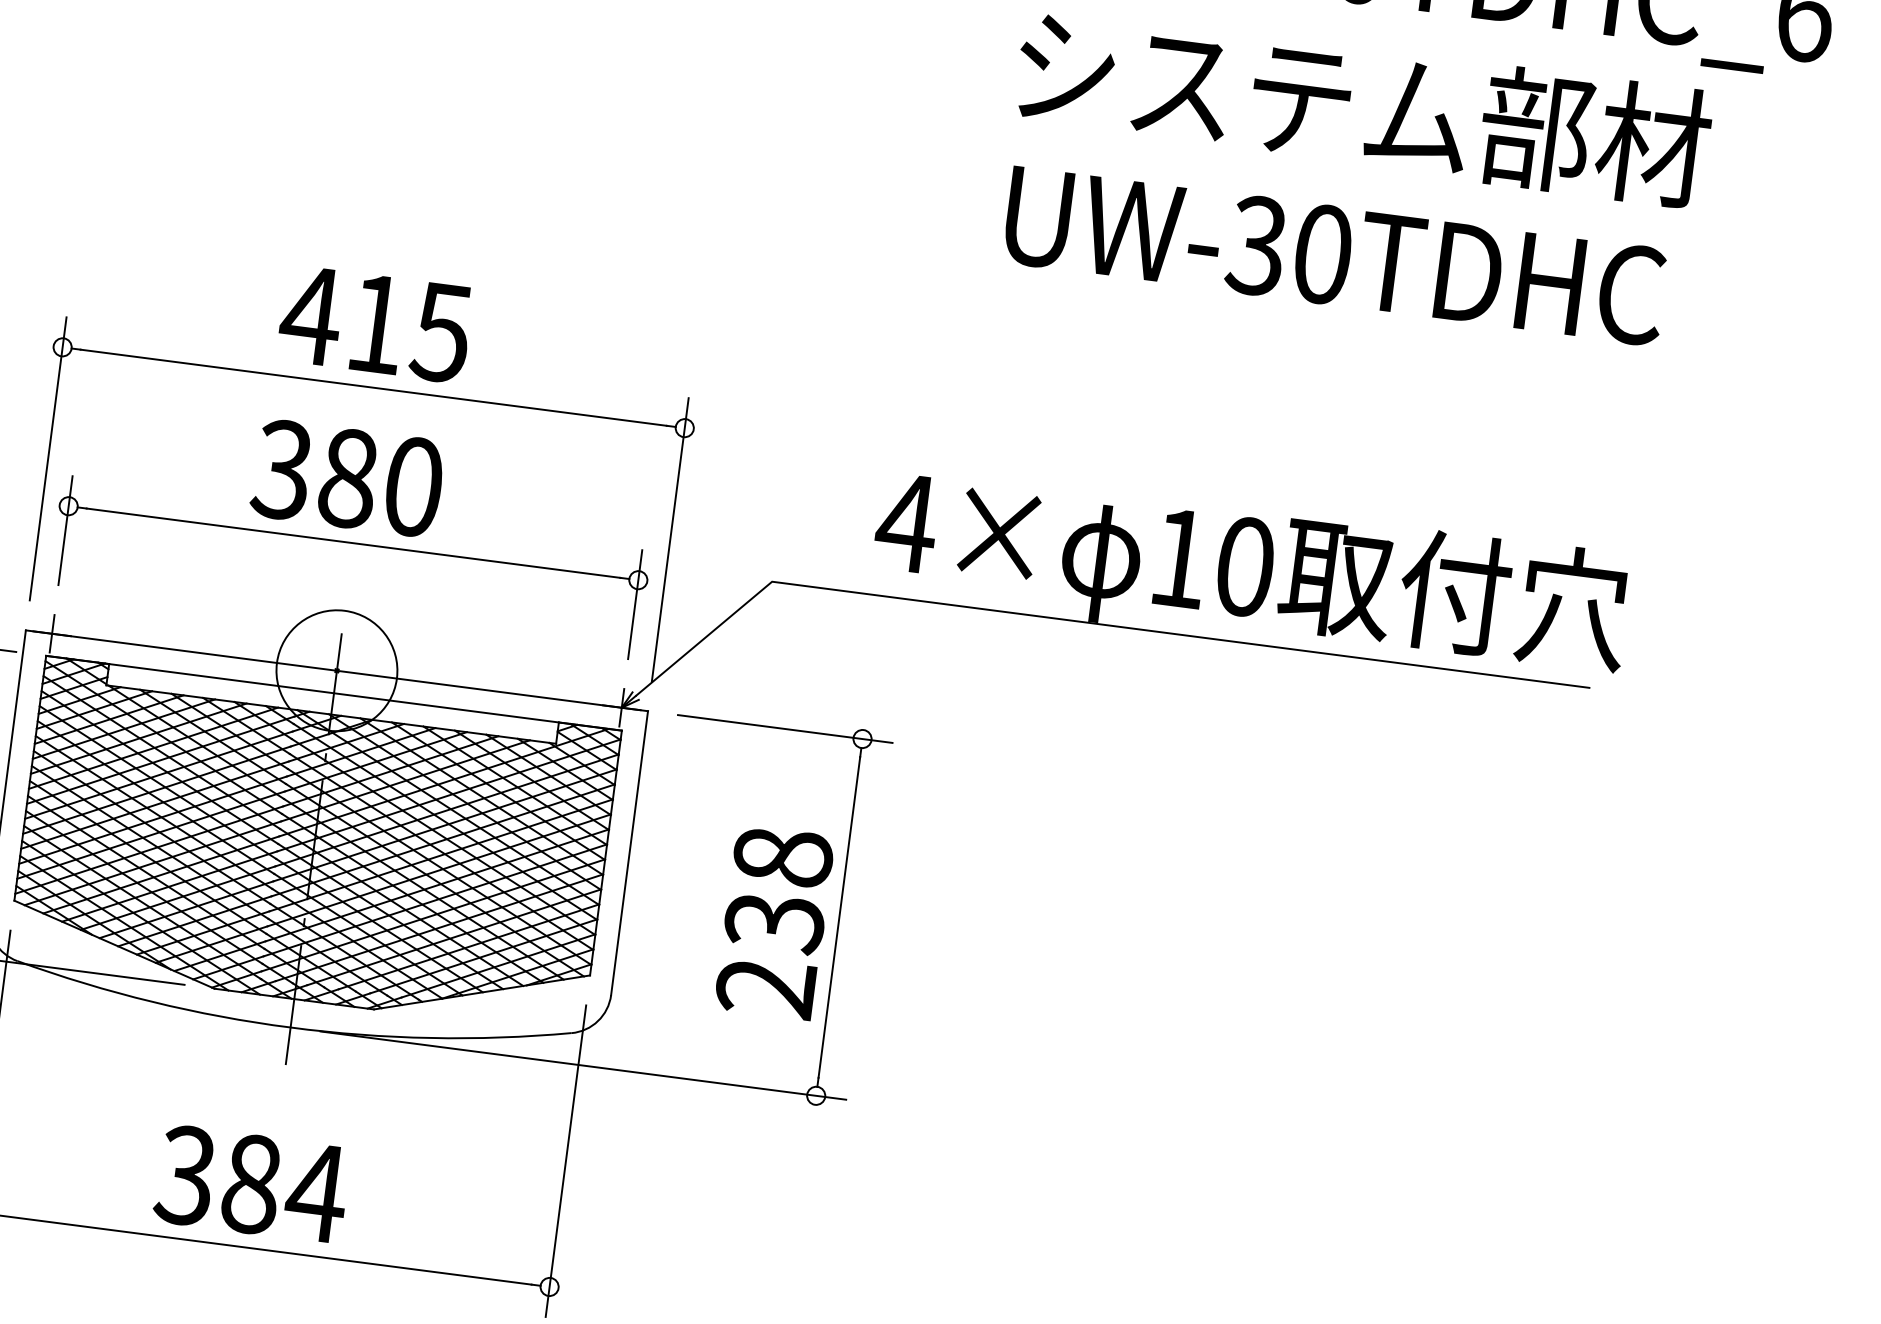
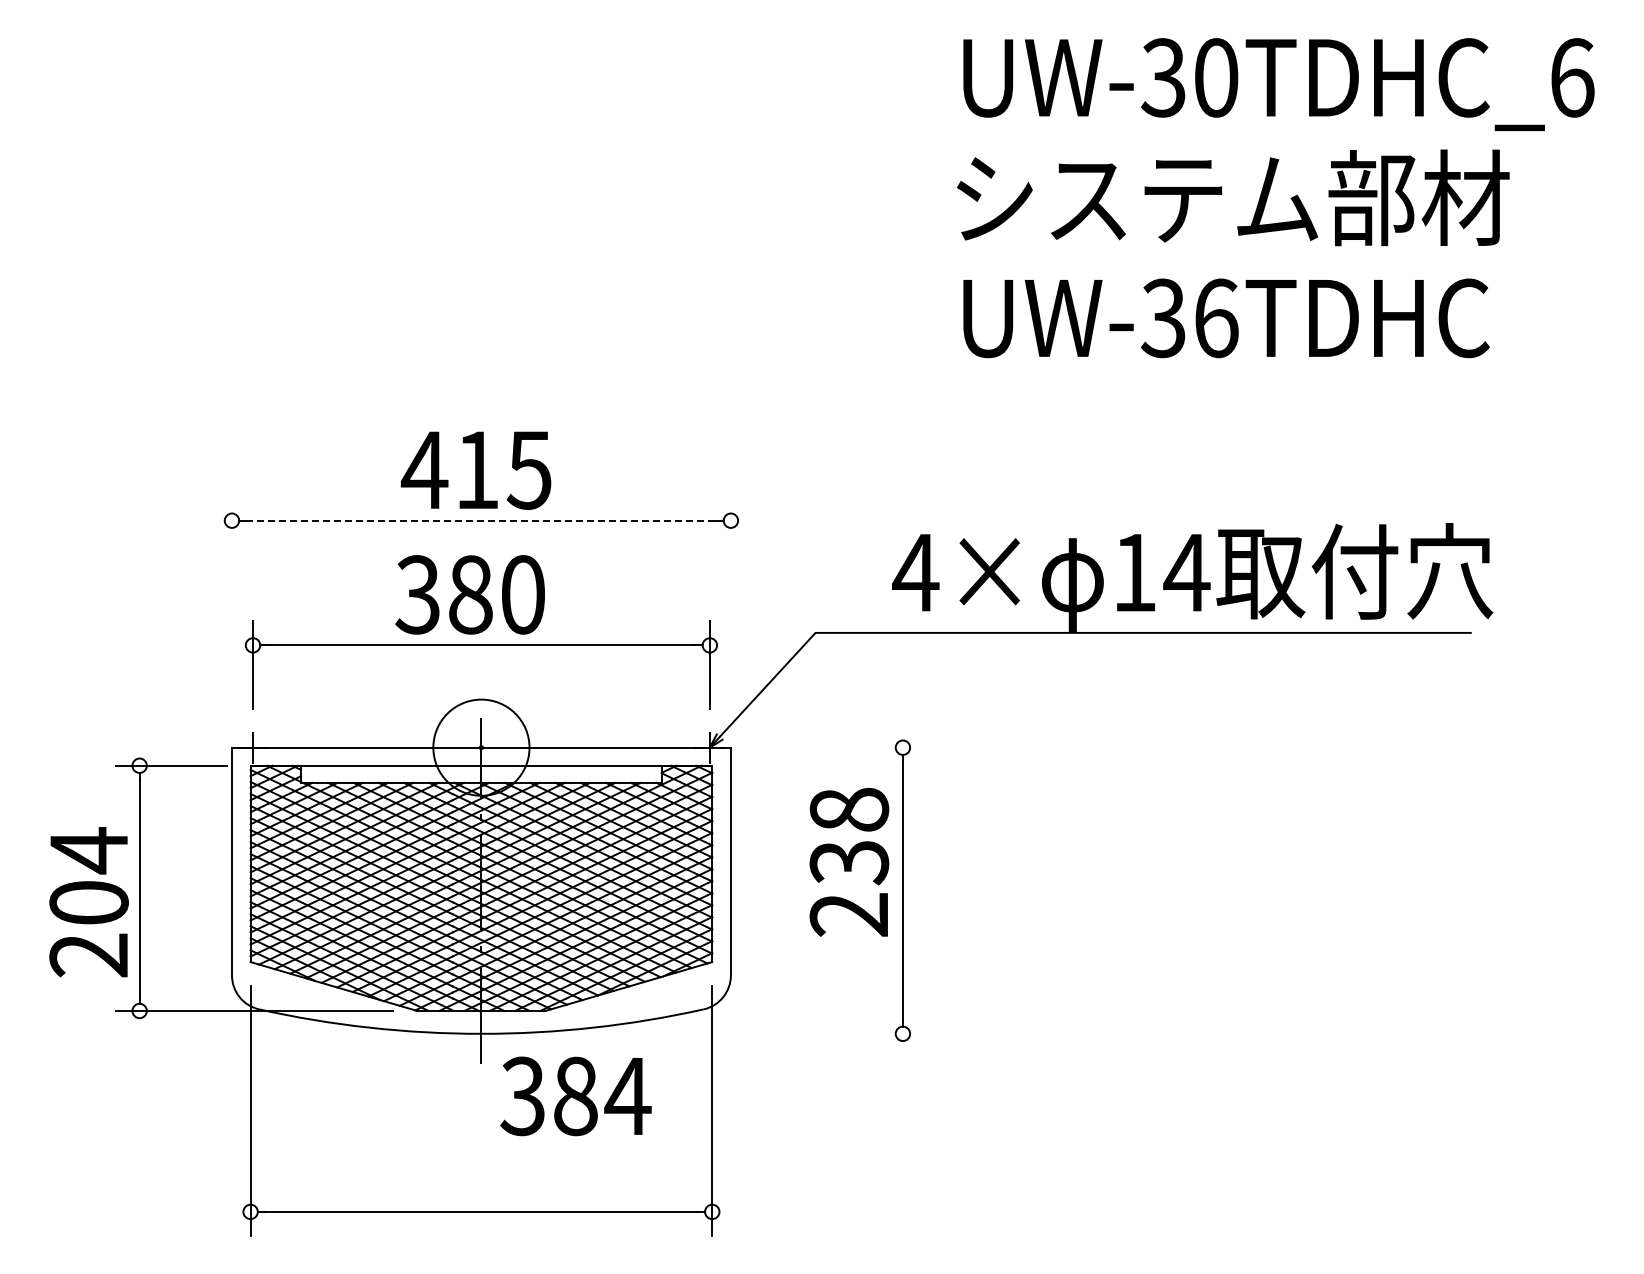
text: (1323, 254) -> (1216, 318), UW-30TDHC -> UW-36TDHC
line: (373, 387) -> (481, 520), solid -> dashed
line: (47, 457) -> (231, 609), removed
line: (669, 538) -> (730, 609), removed
text: (1244, 566) -> (1186, 572), 10 -> 14
line: (784, 728) -> (840, 747), removed
text: (774, 922) -> (849, 862), moved
line: (582, 1065) -> (715, 1033), removed
text: (251, 1184) -> (575, 1096), moved

